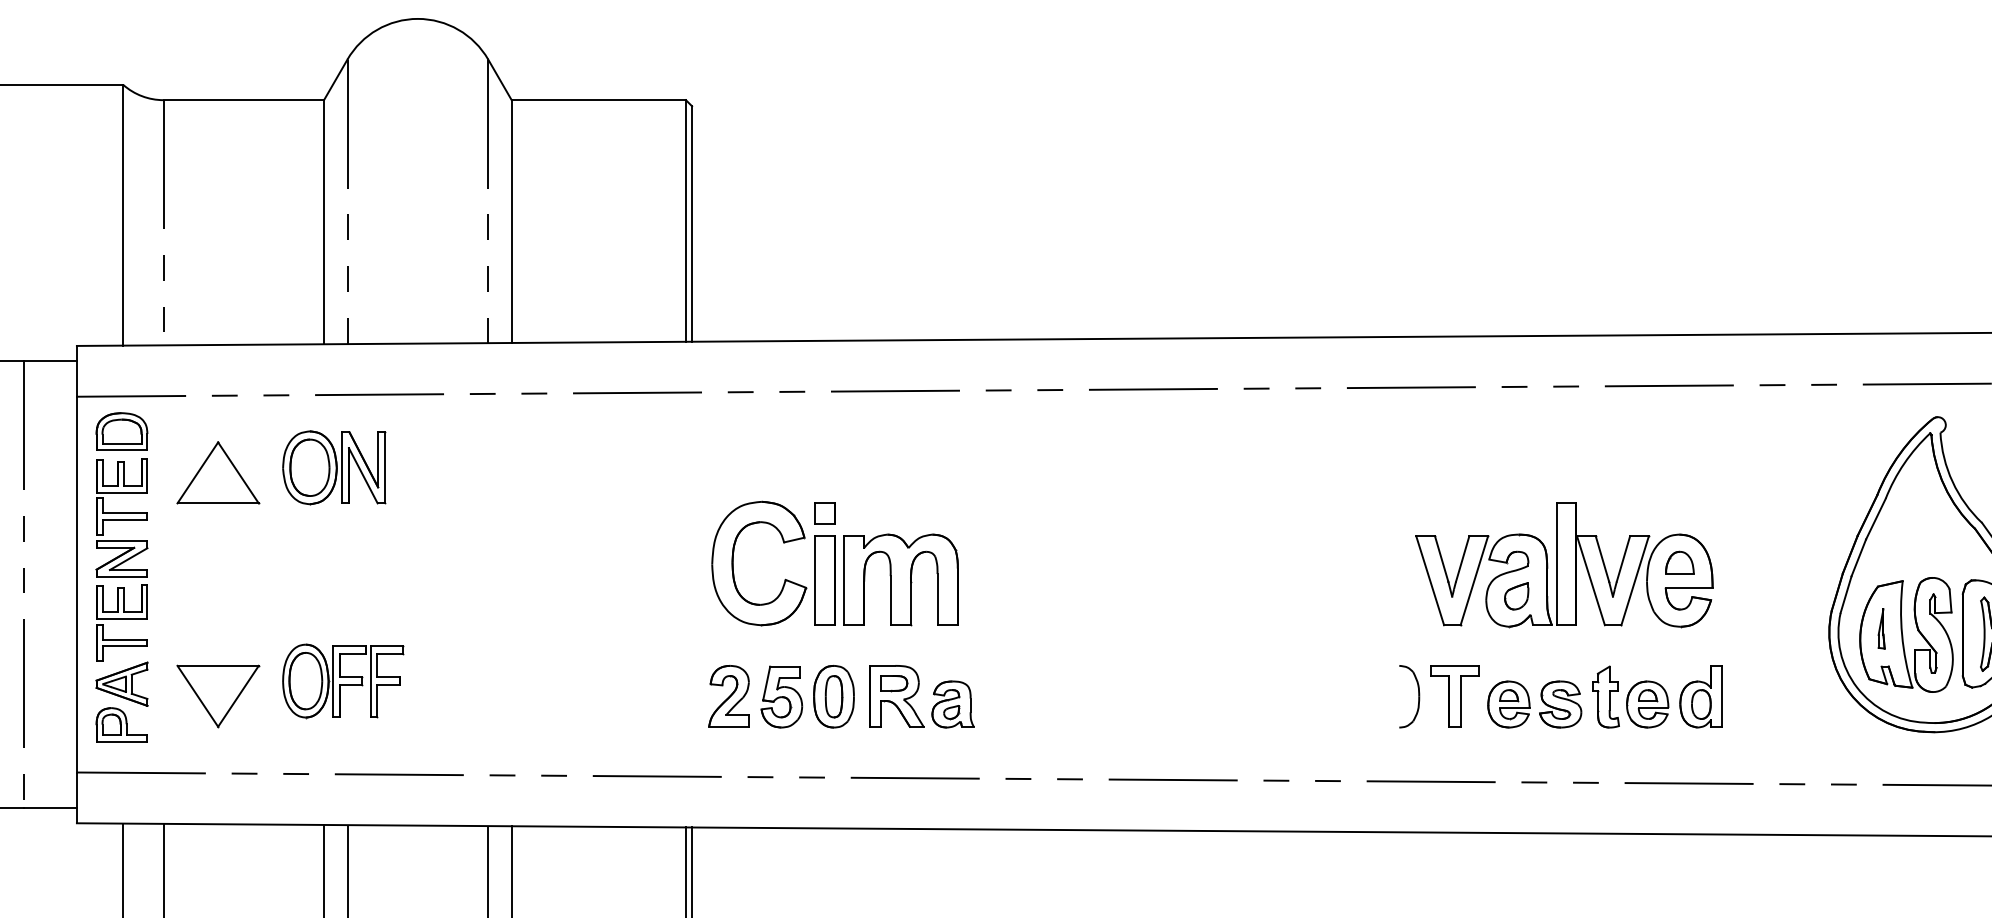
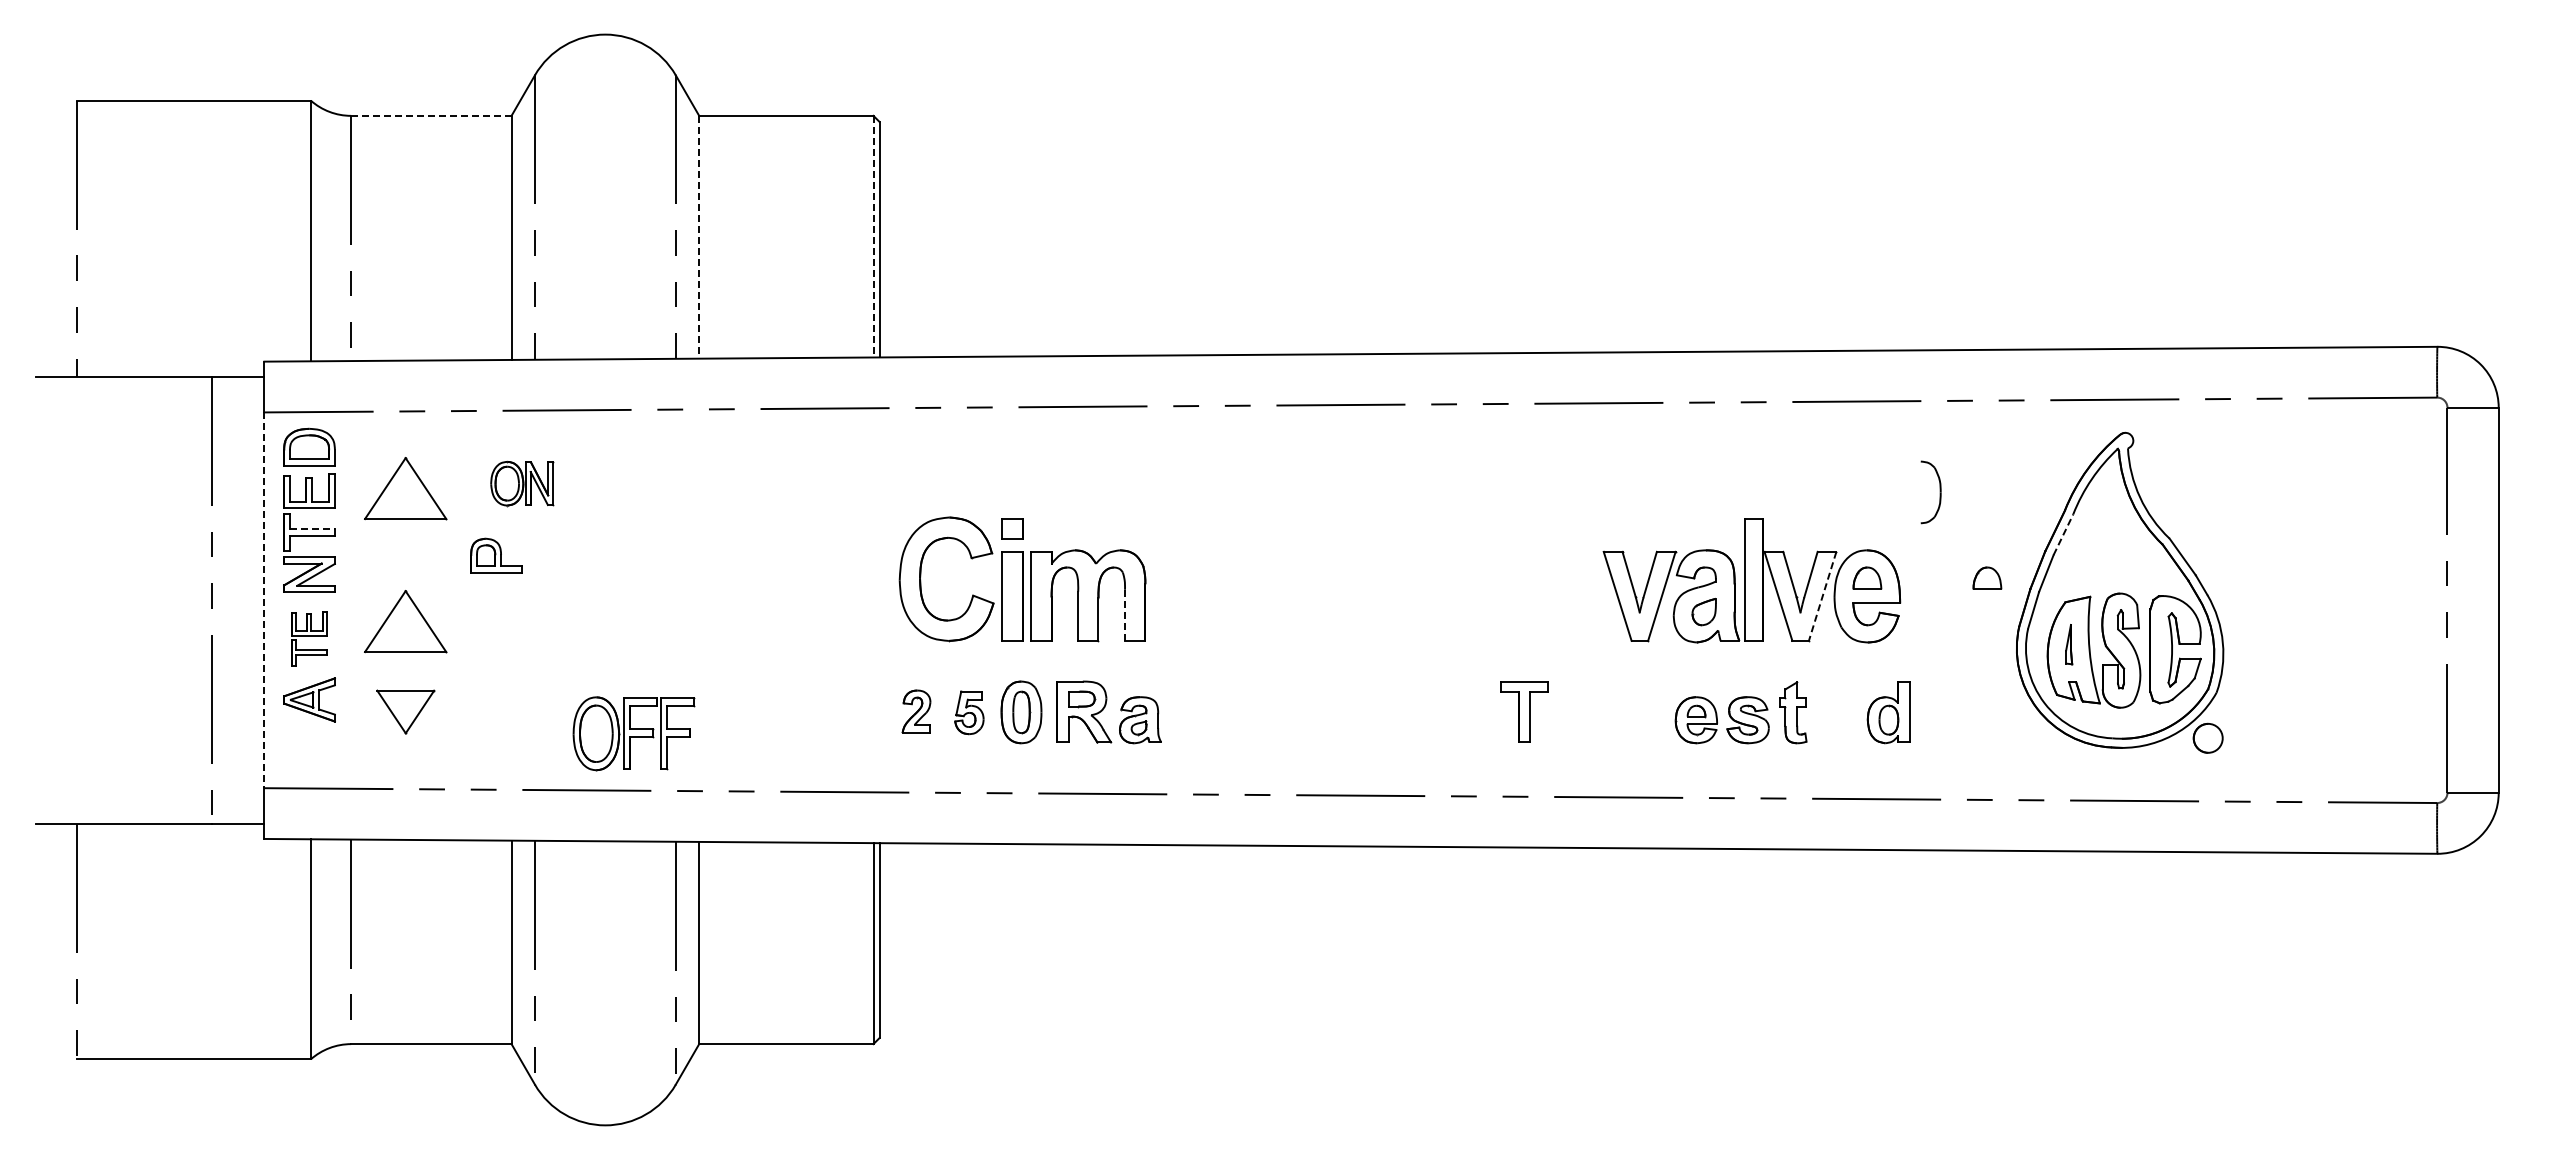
line: (242, 99) -> (430, 115), solid -> dashed
line: (685, 220) -> (873, 236), solid -> dashed
line: (511, 221) -> (699, 237), solid -> dashed
part: (333, 467) -> (521, 483), size x0.6
line: (124, 513) -> (312, 529), solid -> dashed
line: (1875, 518) -> (2063, 534), solid -> dashed
part: (1799, 561) -> (1987, 577), added
line: (1634, 580) -> (1822, 596), solid -> dashed
line: (76, 584) -> (264, 600), solid -> dashed
line: (937, 599) -> (1125, 615), solid -> dashed
part: (217, 605) -> (405, 621), added
part: (121, 622) -> (309, 638), size x0.7
part: (342, 680) -> (633, 733), moved
part: (217, 695) -> (405, 711), size x0.7
part: (728, 695) -> (916, 711), size x0.7
part: (1454, 695) -> (1524, 711), moved
part: (781, 696) -> (969, 712), size x0.7
part: (1417, 696) -> (1939, 492), moved
part: (1646, 704) -> (1834, 720), removed
part: (121, 724) -> (496, 555), moved

